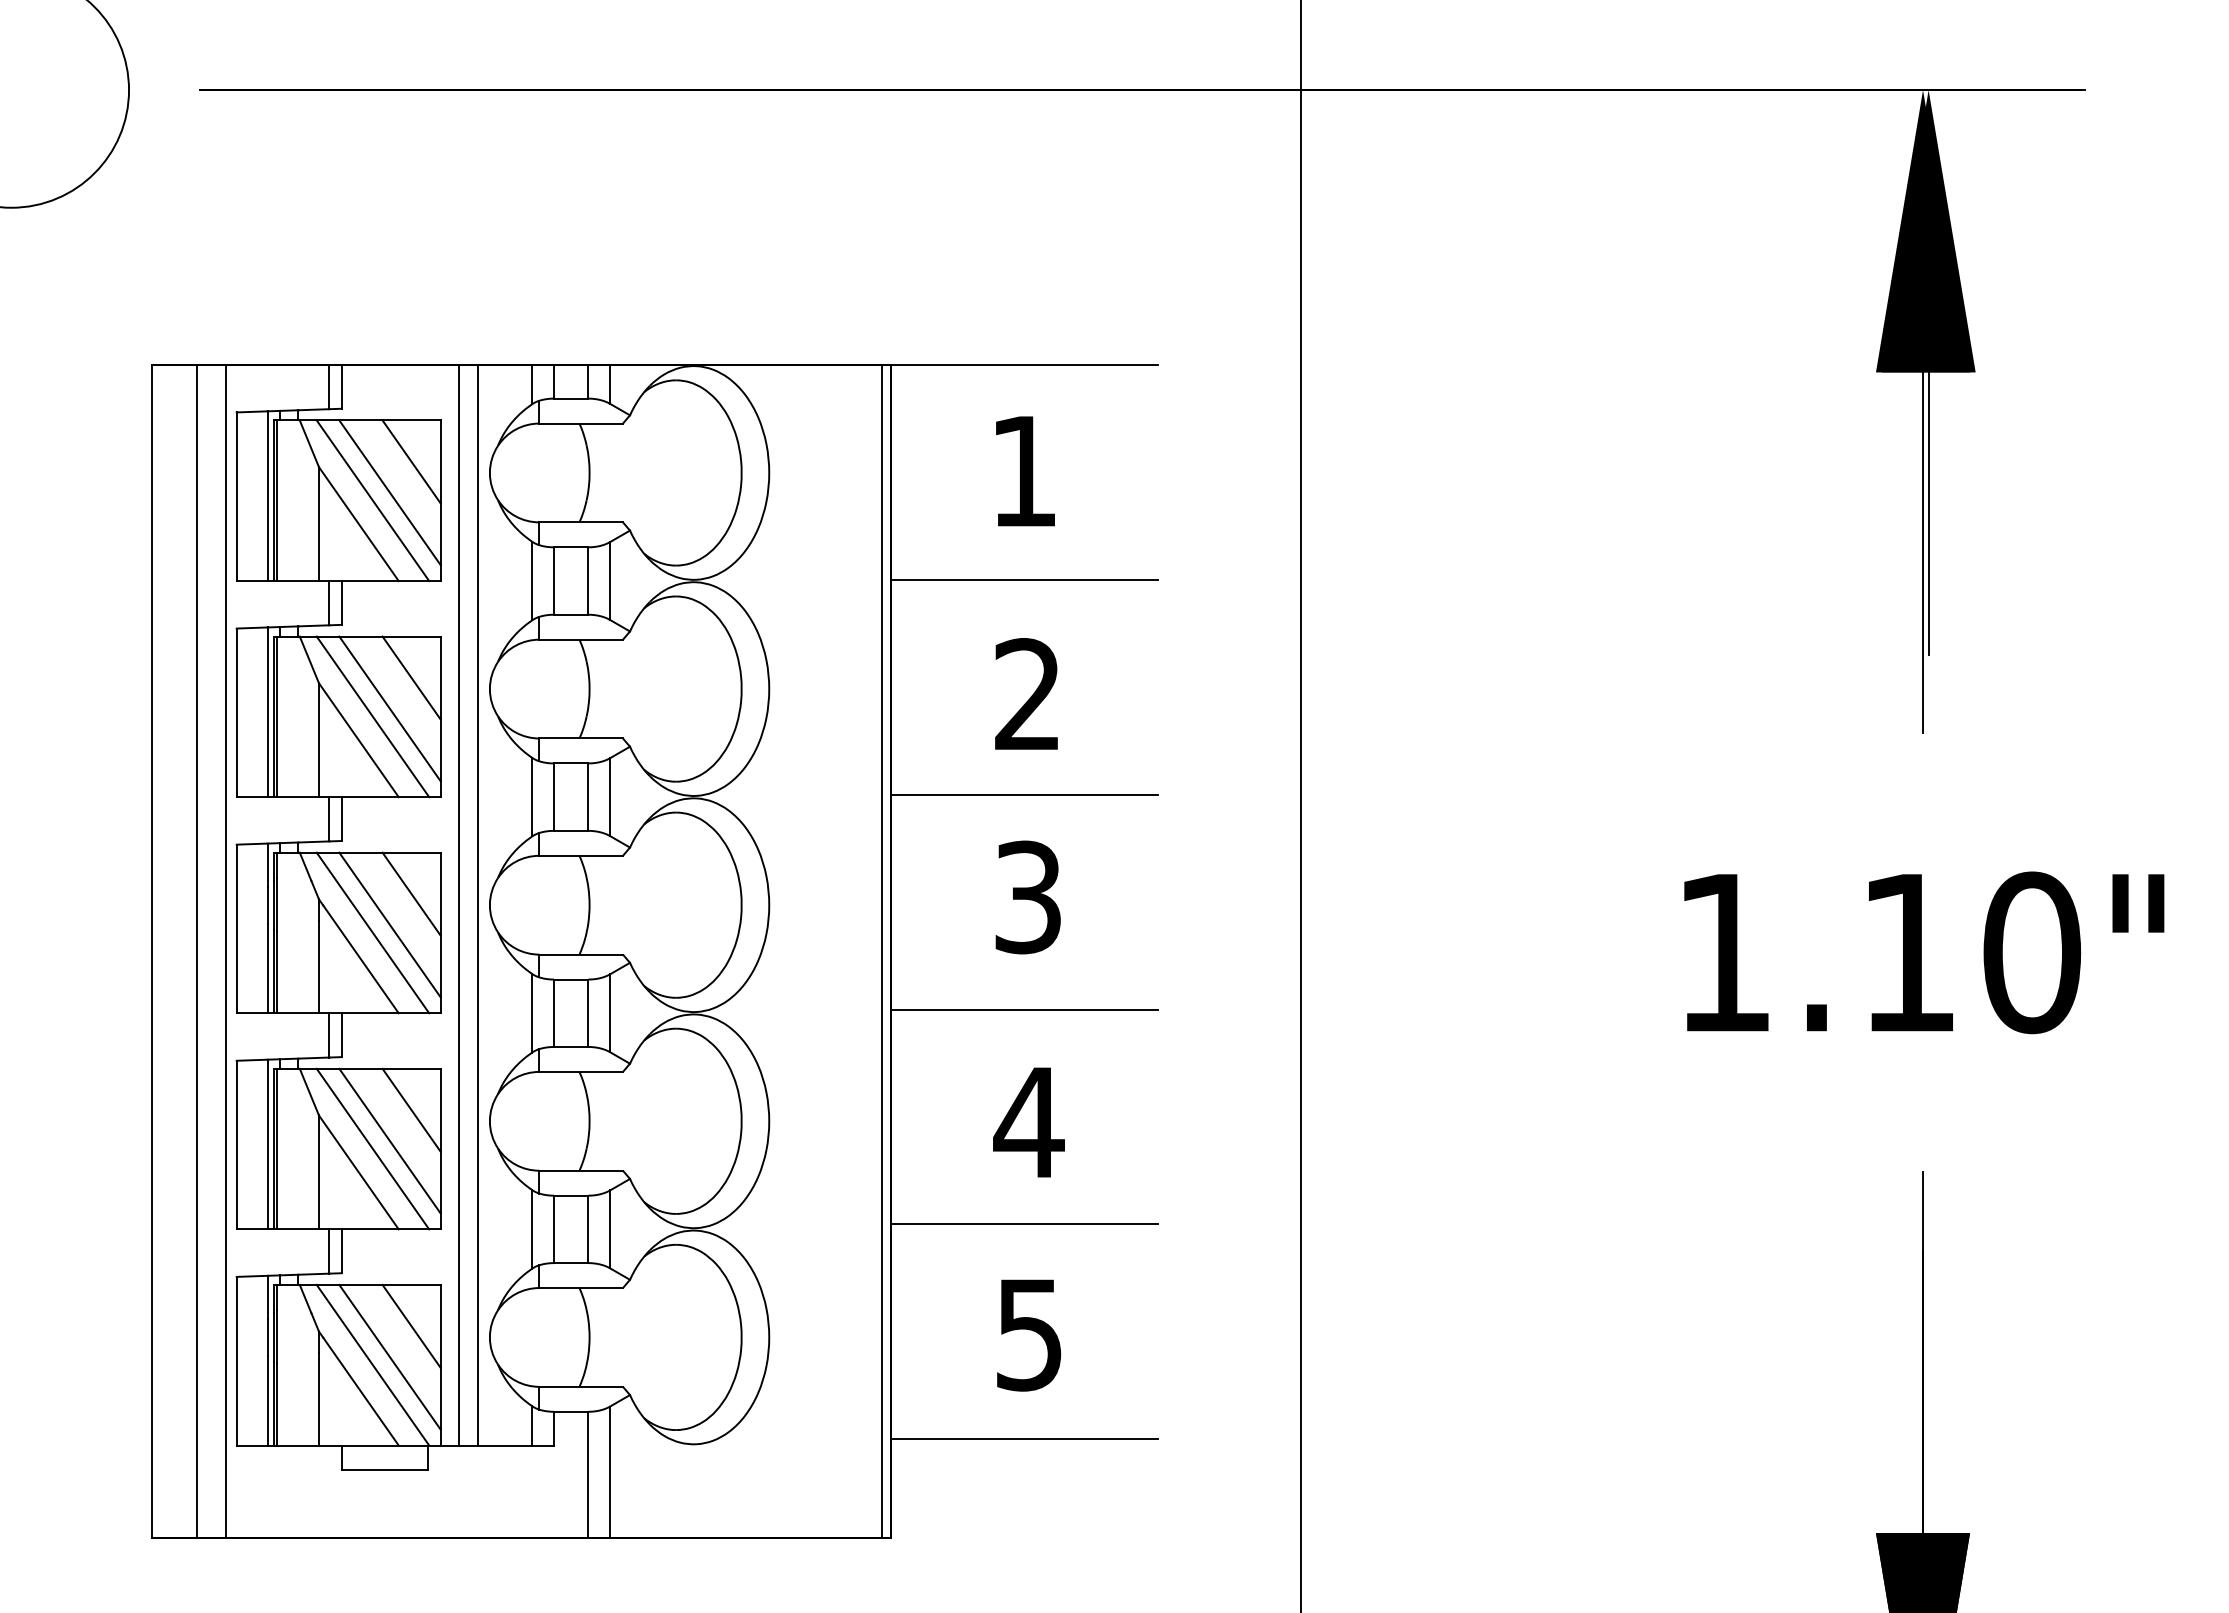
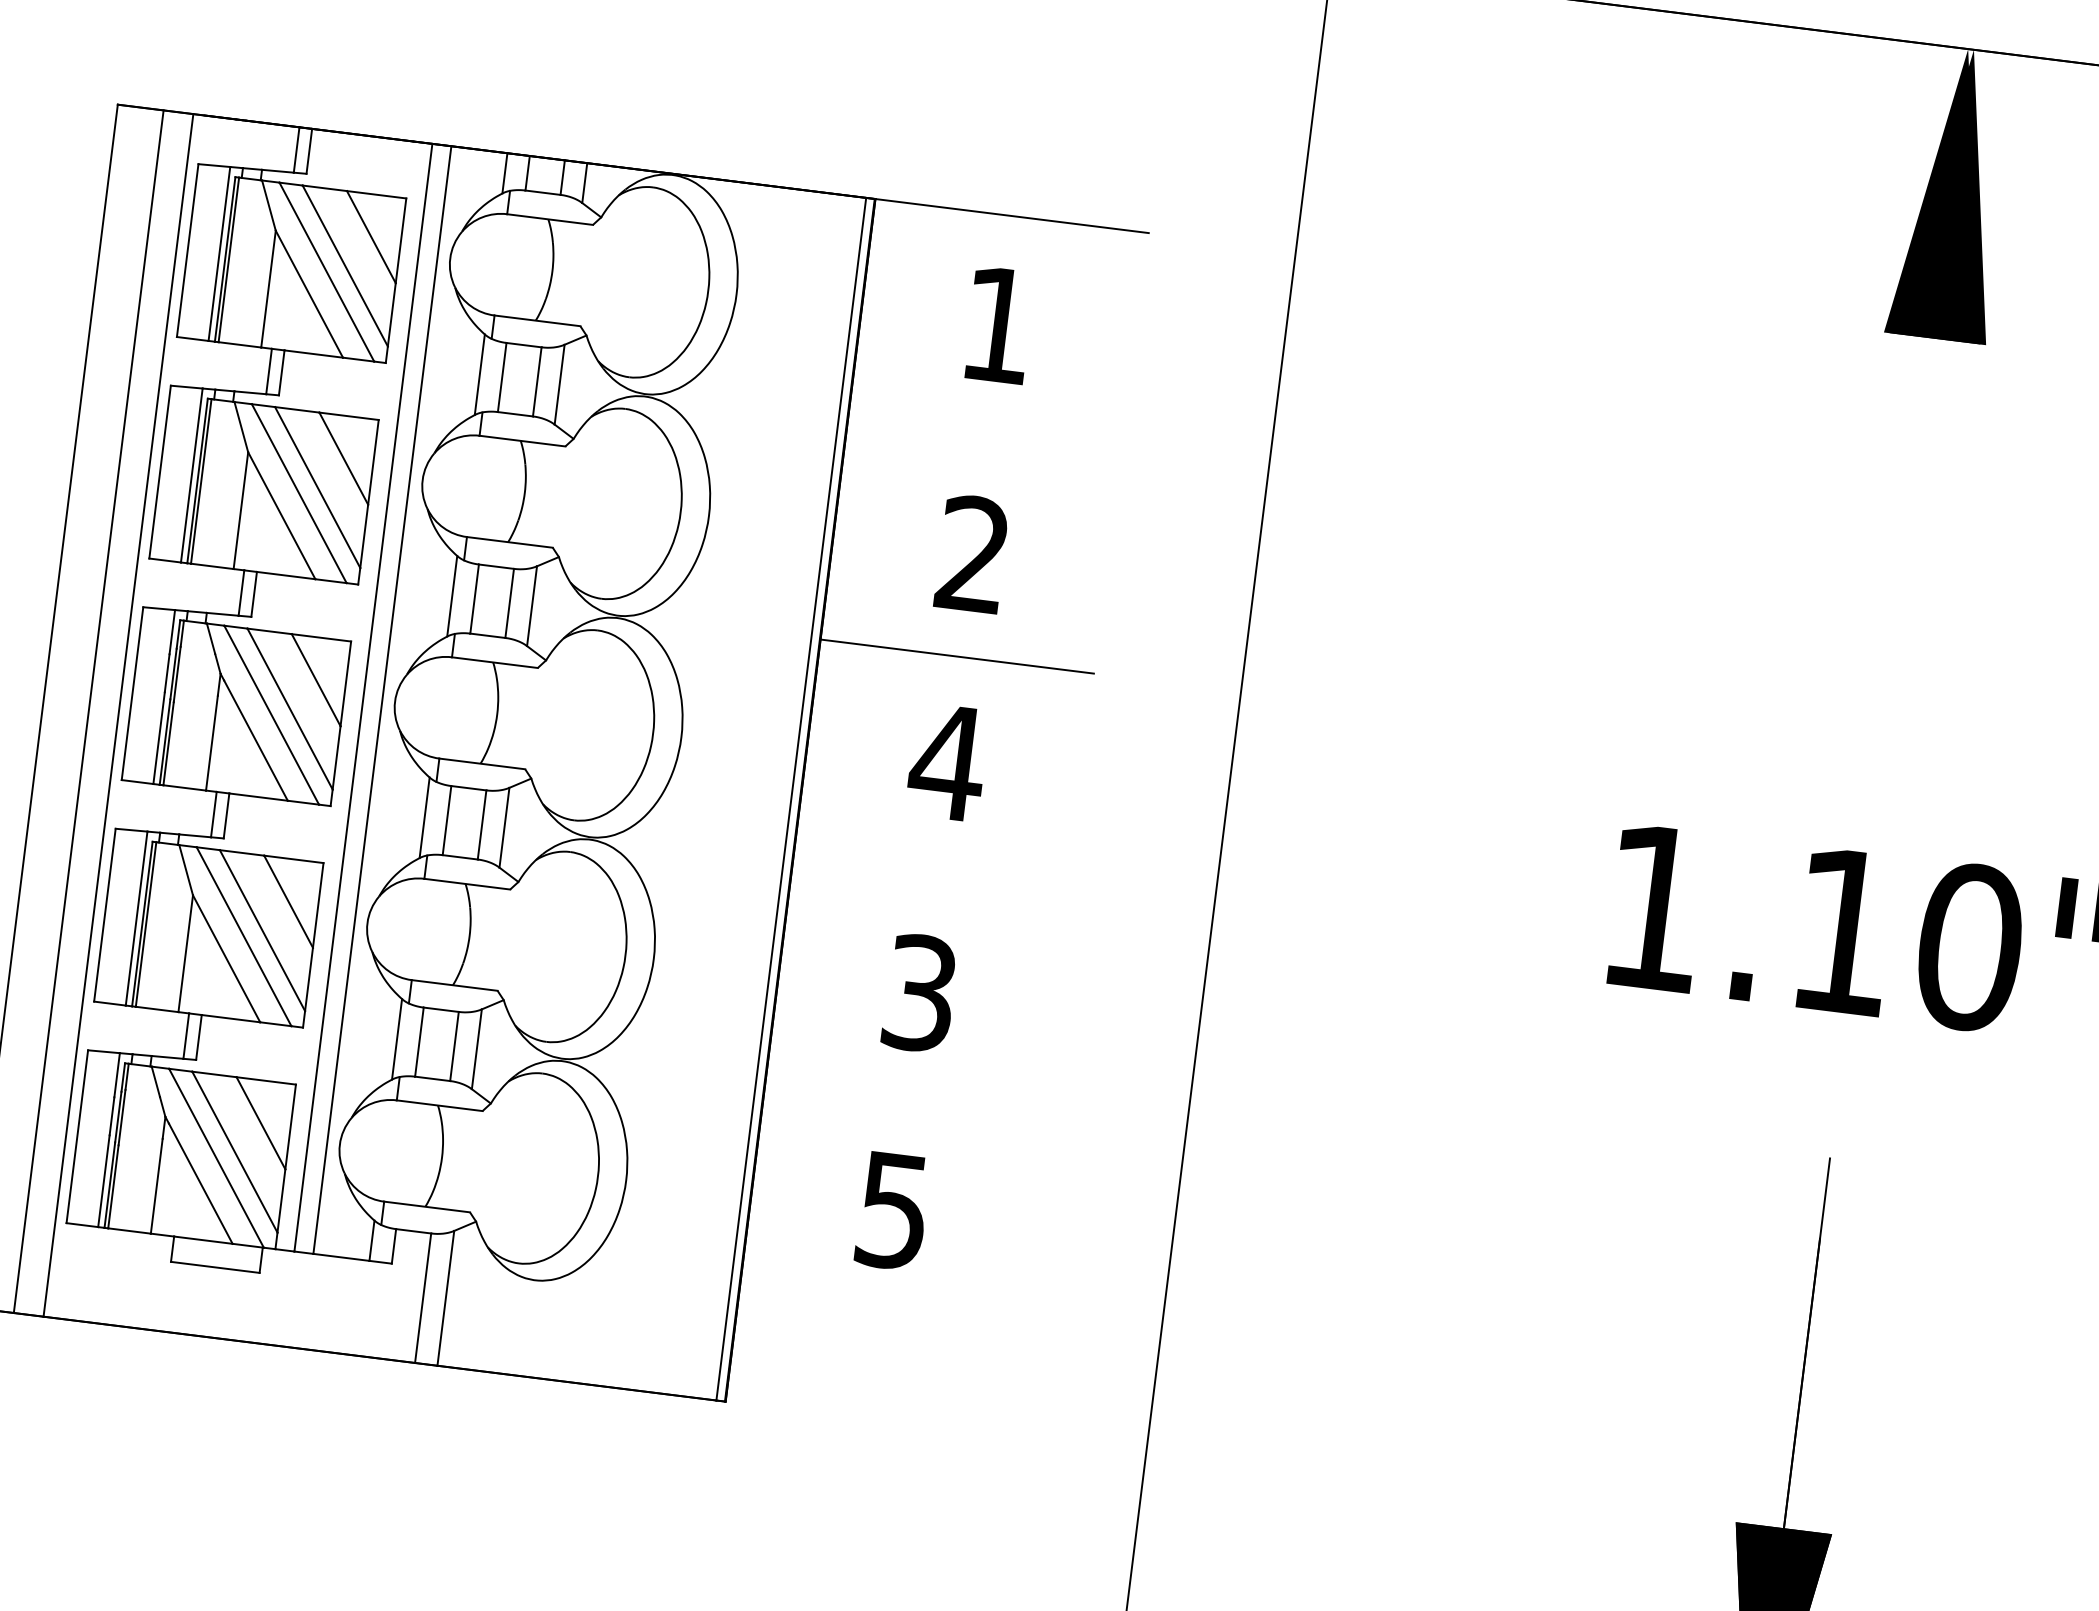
line: (1928, 513) -> (1919, 483), removed
line: (1923, 552) -> (1909, 523), removed
line: (1024, 579) -> (984, 436), removed
text: (1027, 897) -> (947, 762), 3 -> 4
line: (1024, 1009) -> (929, 876), removed
text: (1028, 1122) -> (919, 993), 4 -> 3
line: (1024, 1224) -> (902, 1097), removed
line: (1024, 1439) -> (874, 1317), removed

